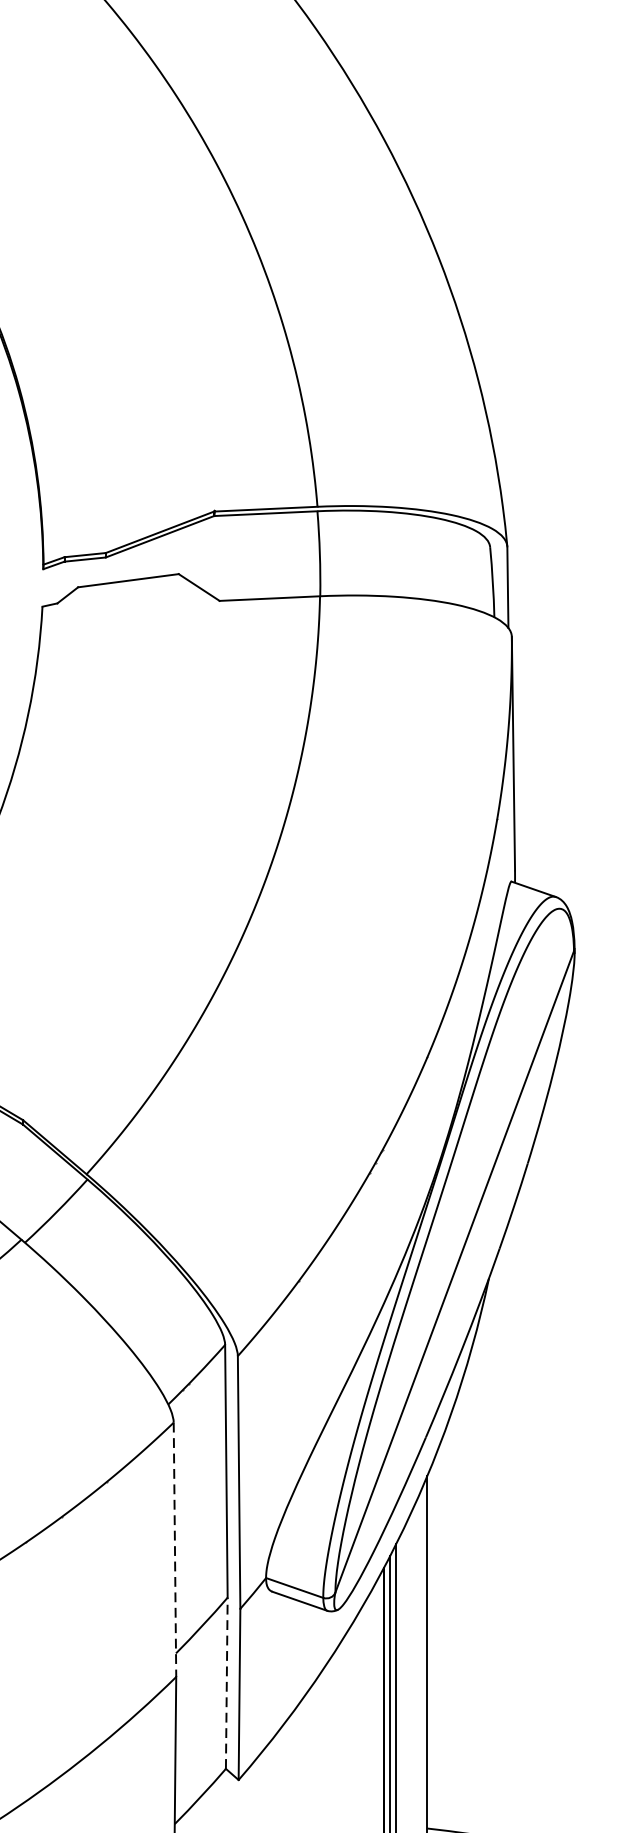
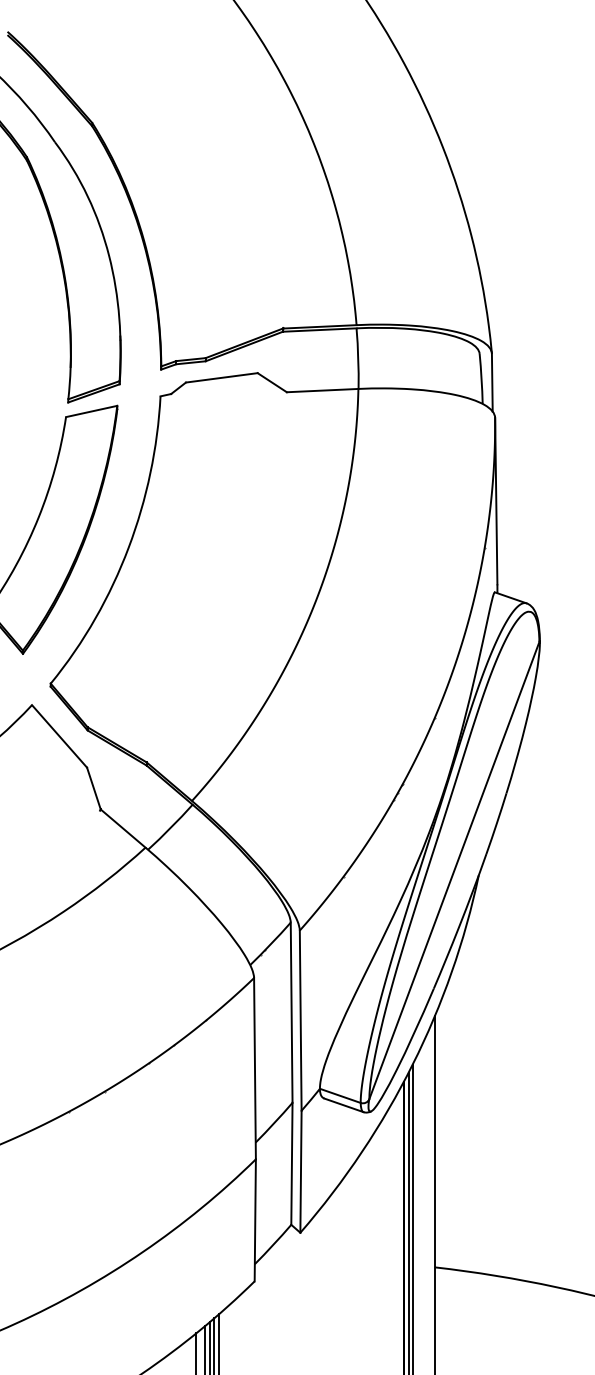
line: (175, 1549) -> (255, 1068), dashed -> solid
line: (226, 1682) -> (291, 1163), dashed -> solid

